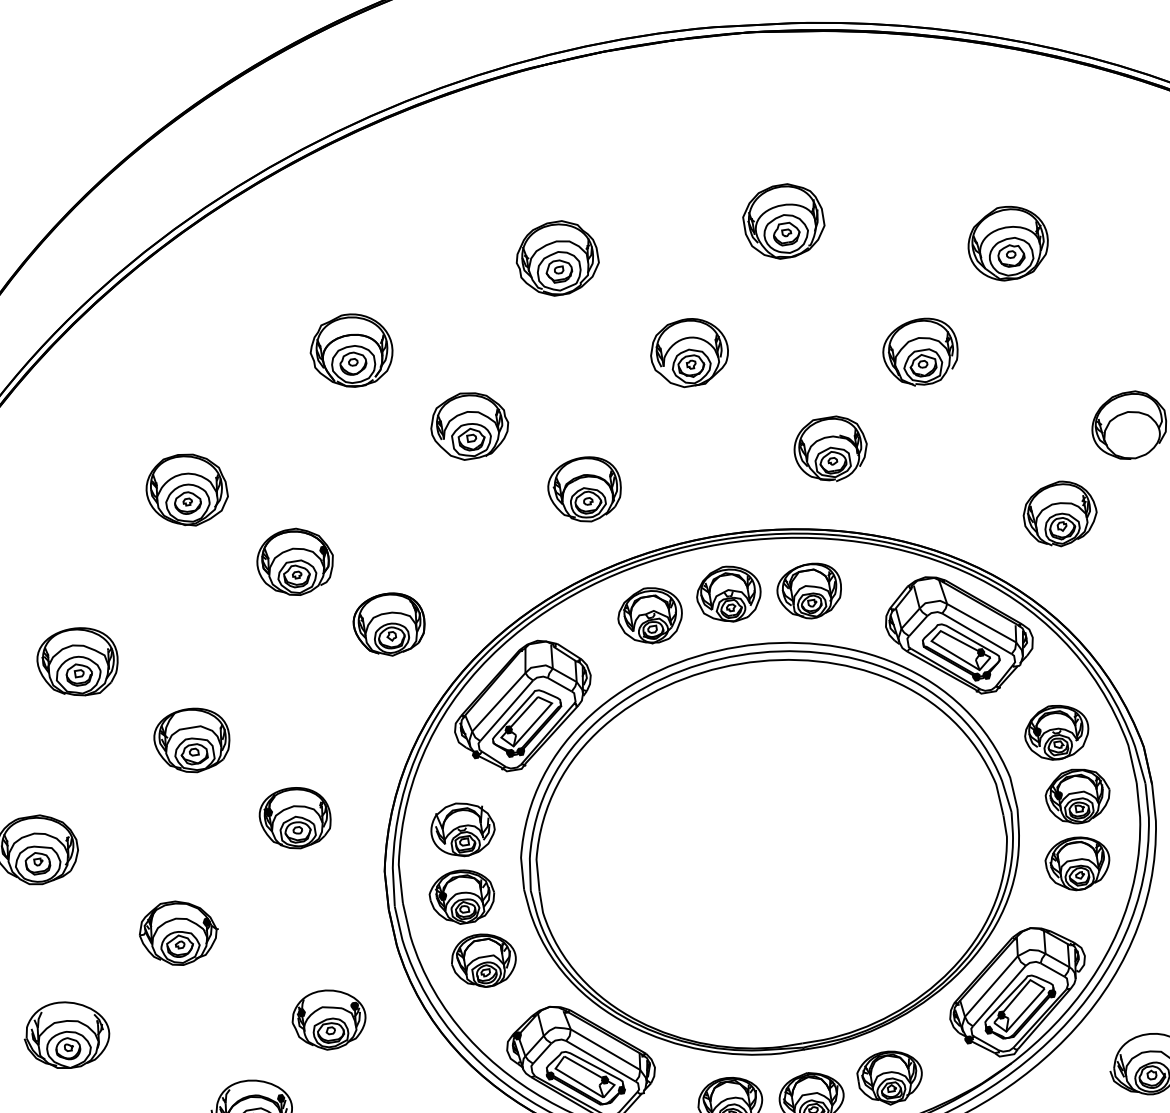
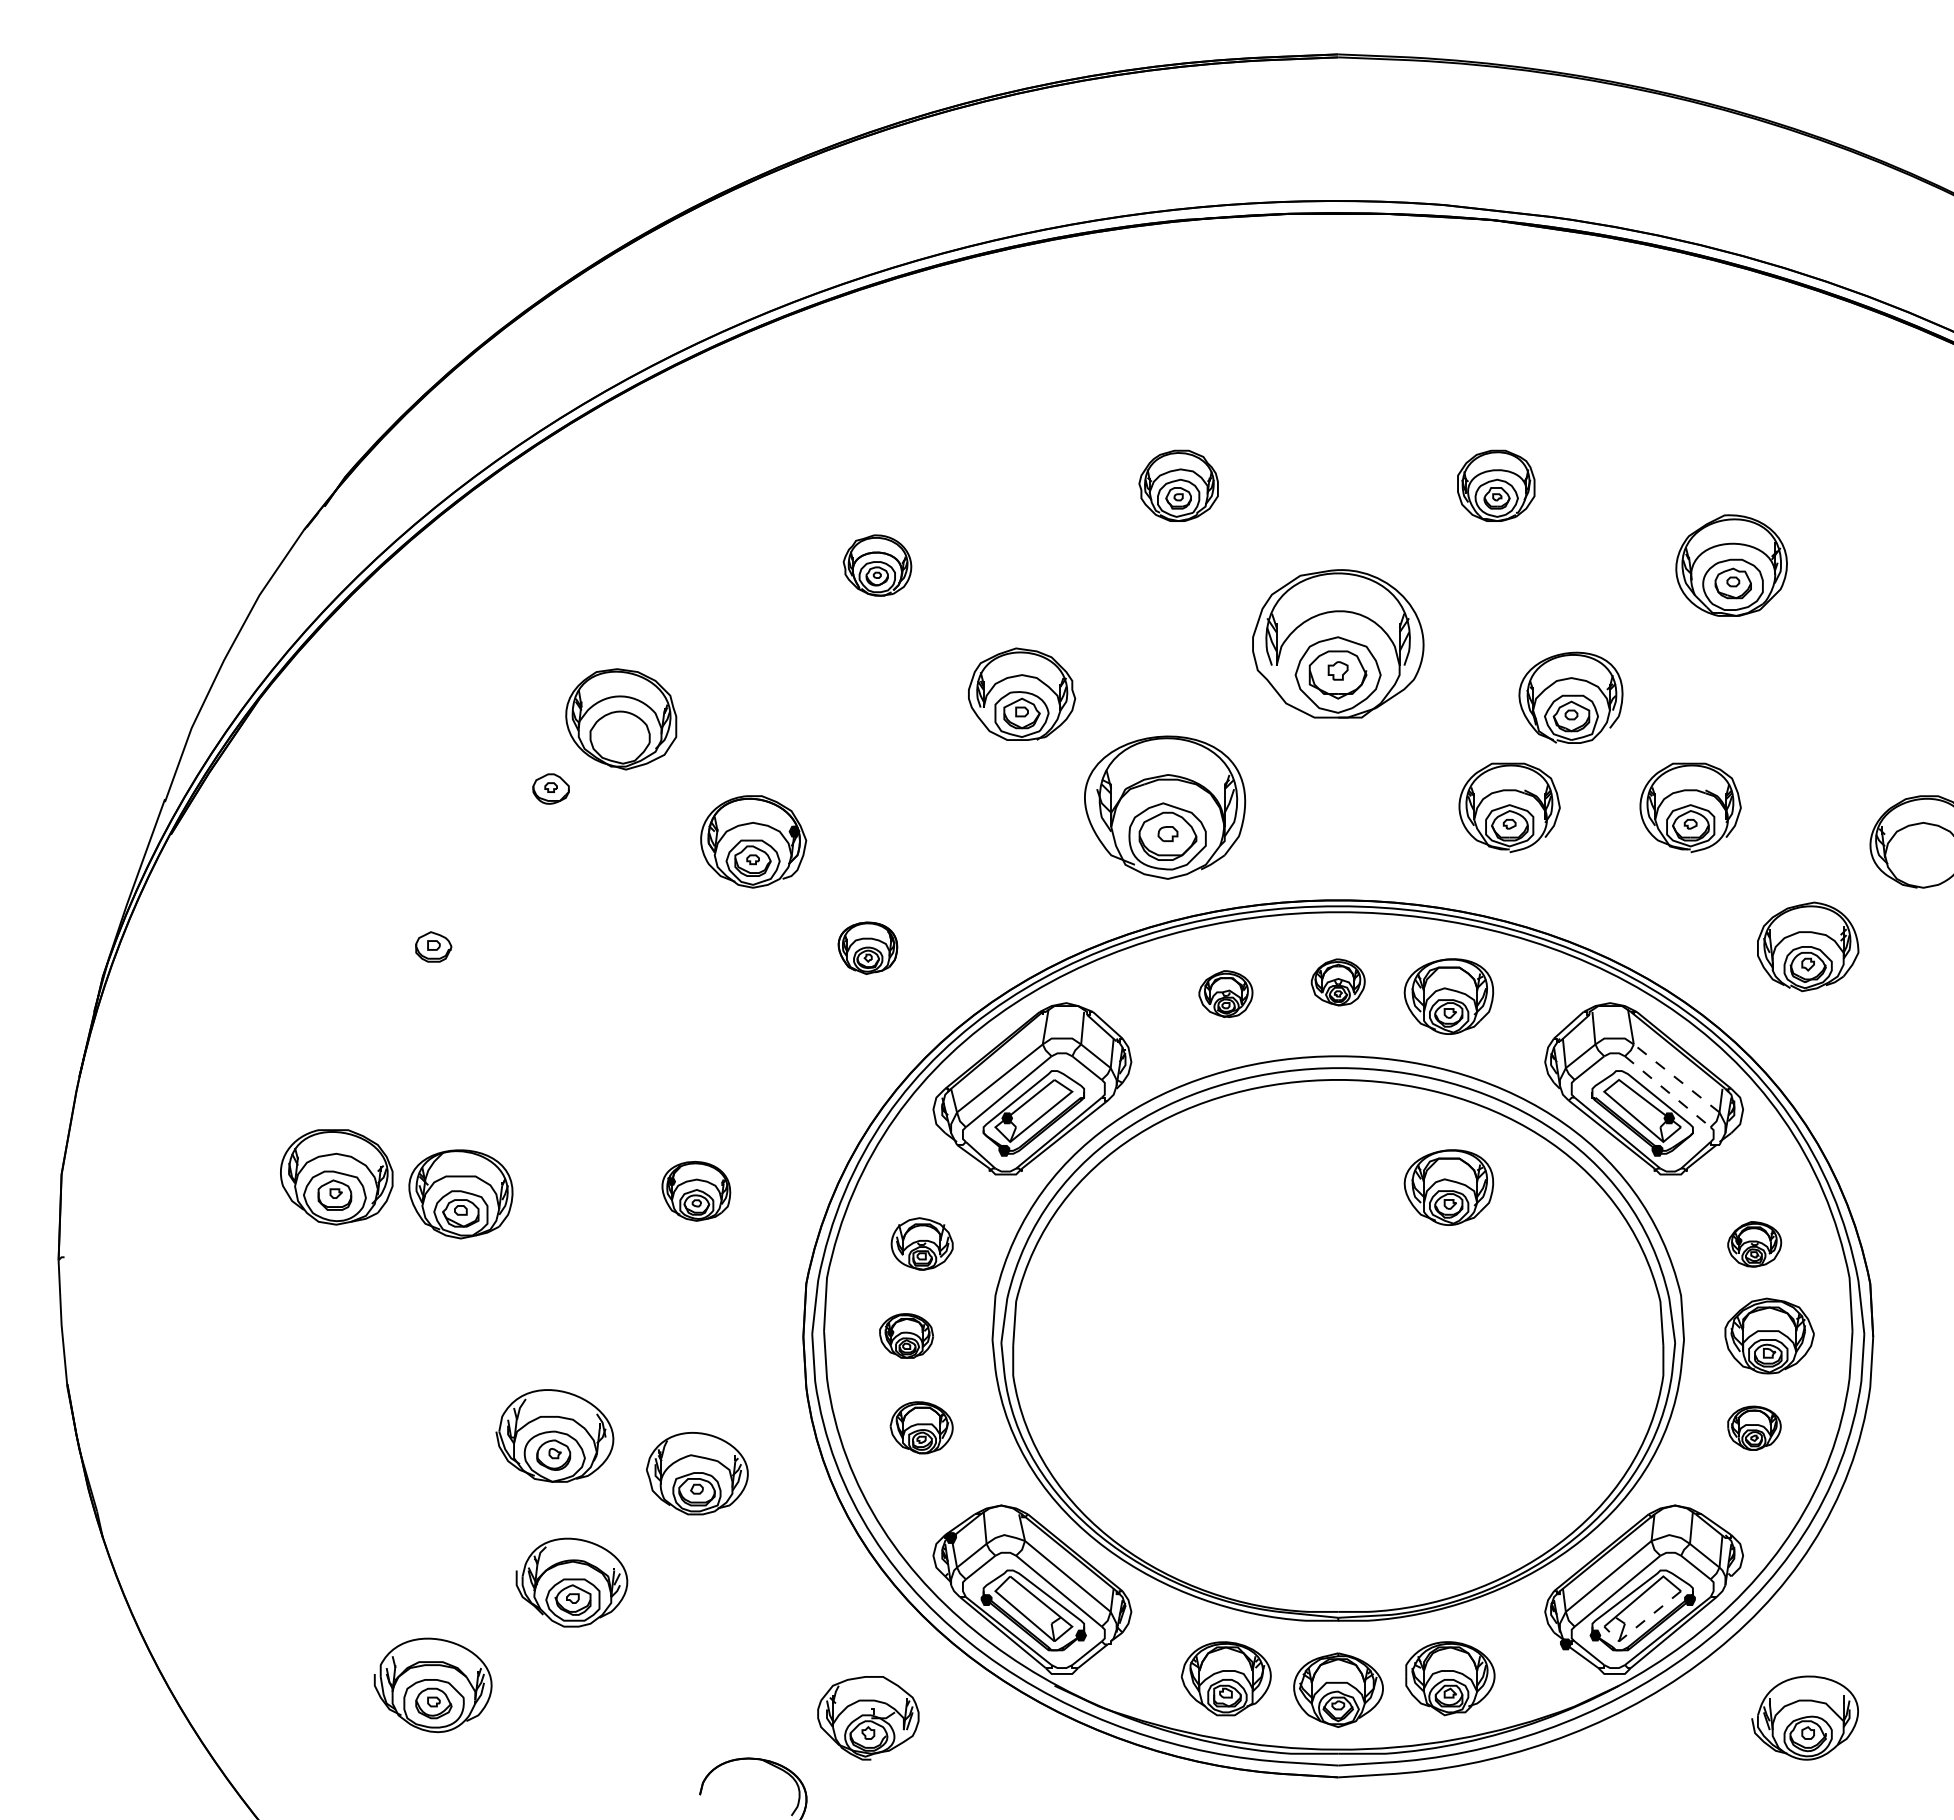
part: (783, 221) -> (1495, 485), size x0.7
part: (1007, 243) -> (1731, 565), moved
part: (556, 258) -> (1178, 485), size x0.7
part: (351, 350) -> (877, 565), size x0.6
part: (689, 352) -> (1338, 643), size x1.6
part: (920, 352) -> (1570, 697), moved
part: (959, 428) -> (1690, 807), added
part: (584, 489) -> (1164, 807), size x1.6
part: (187, 502) -> (550, 788), moved
part: (729, 594) -> (1338, 982), size x0.6
part: (649, 615) -> (1225, 993), size x0.6
line: (981, 623) -> (1676, 1078), solid -> dashed
part: (389, 625) -> (867, 948), size x0.6
line: (976, 633) -> (1667, 1091), solid -> dashed
part: (78, 662) -> (434, 929), removed
fill: (987, 675) -> (1672, 1150), removed
part: (831, 727) -> (1448, 1187), added
part: (1056, 732) -> (1754, 1244), size x0.6
part: (192, 740) -> (460, 1194), moved
fill: (521, 751) -> (1019, 1150), removed
fill: (475, 754) -> (956, 1144), removed
fill: (1058, 795) -> (1743, 1331), removed
part: (295, 818) -> (696, 1191), size x0.7
part: (462, 829) -> (921, 1243), size x0.7
part: (1078, 863) -> (1754, 1428), size x0.6
part: (462, 896) -> (906, 1335), size x0.6
part: (178, 933) -> (511, 1322), removed
part: (483, 960) -> (921, 1427), size x0.7
fill: (354, 1006) -> (735, 1461), removed
fill: (301, 1013) -> (661, 1458), removed
fill: (1001, 1014) -> (1616, 1617), removed
line: (1020, 1016) -> (1641, 1623), solid -> dashed
part: (66, 1034) -> (554, 1435), moved
fill: (605, 1079) -> (1060, 1617), removed
fill: (281, 1098) -> (614, 1570), removed

